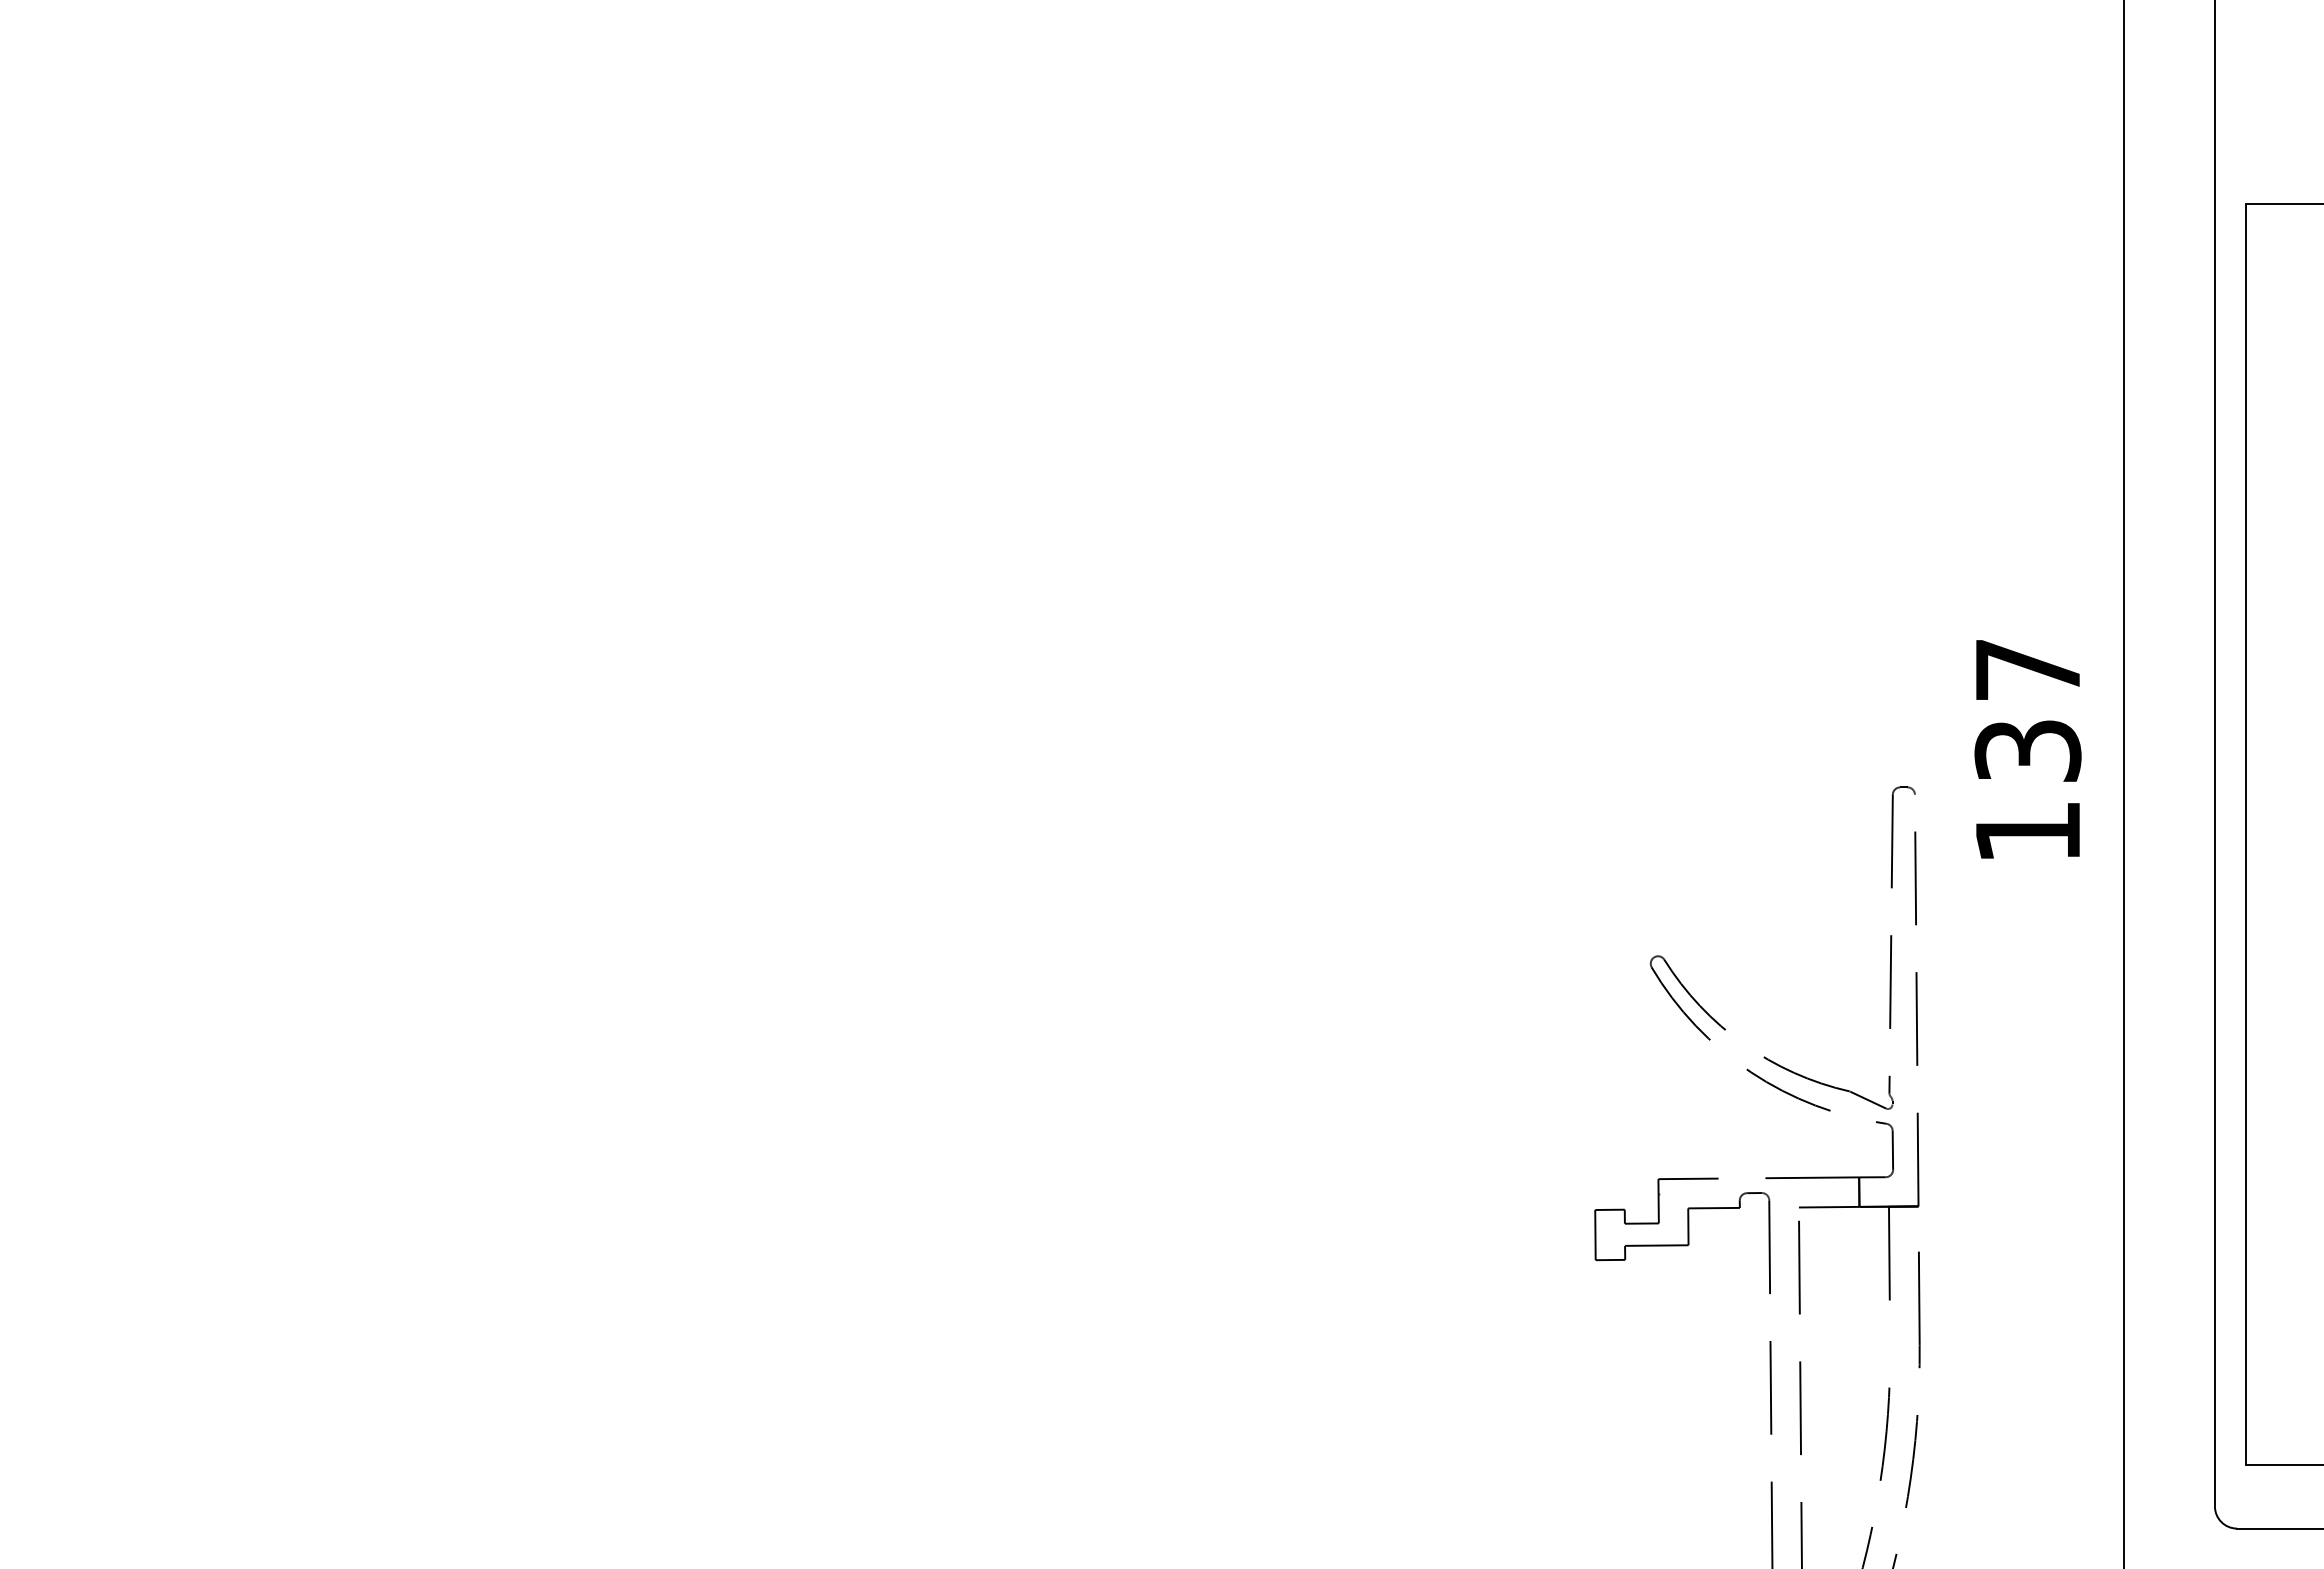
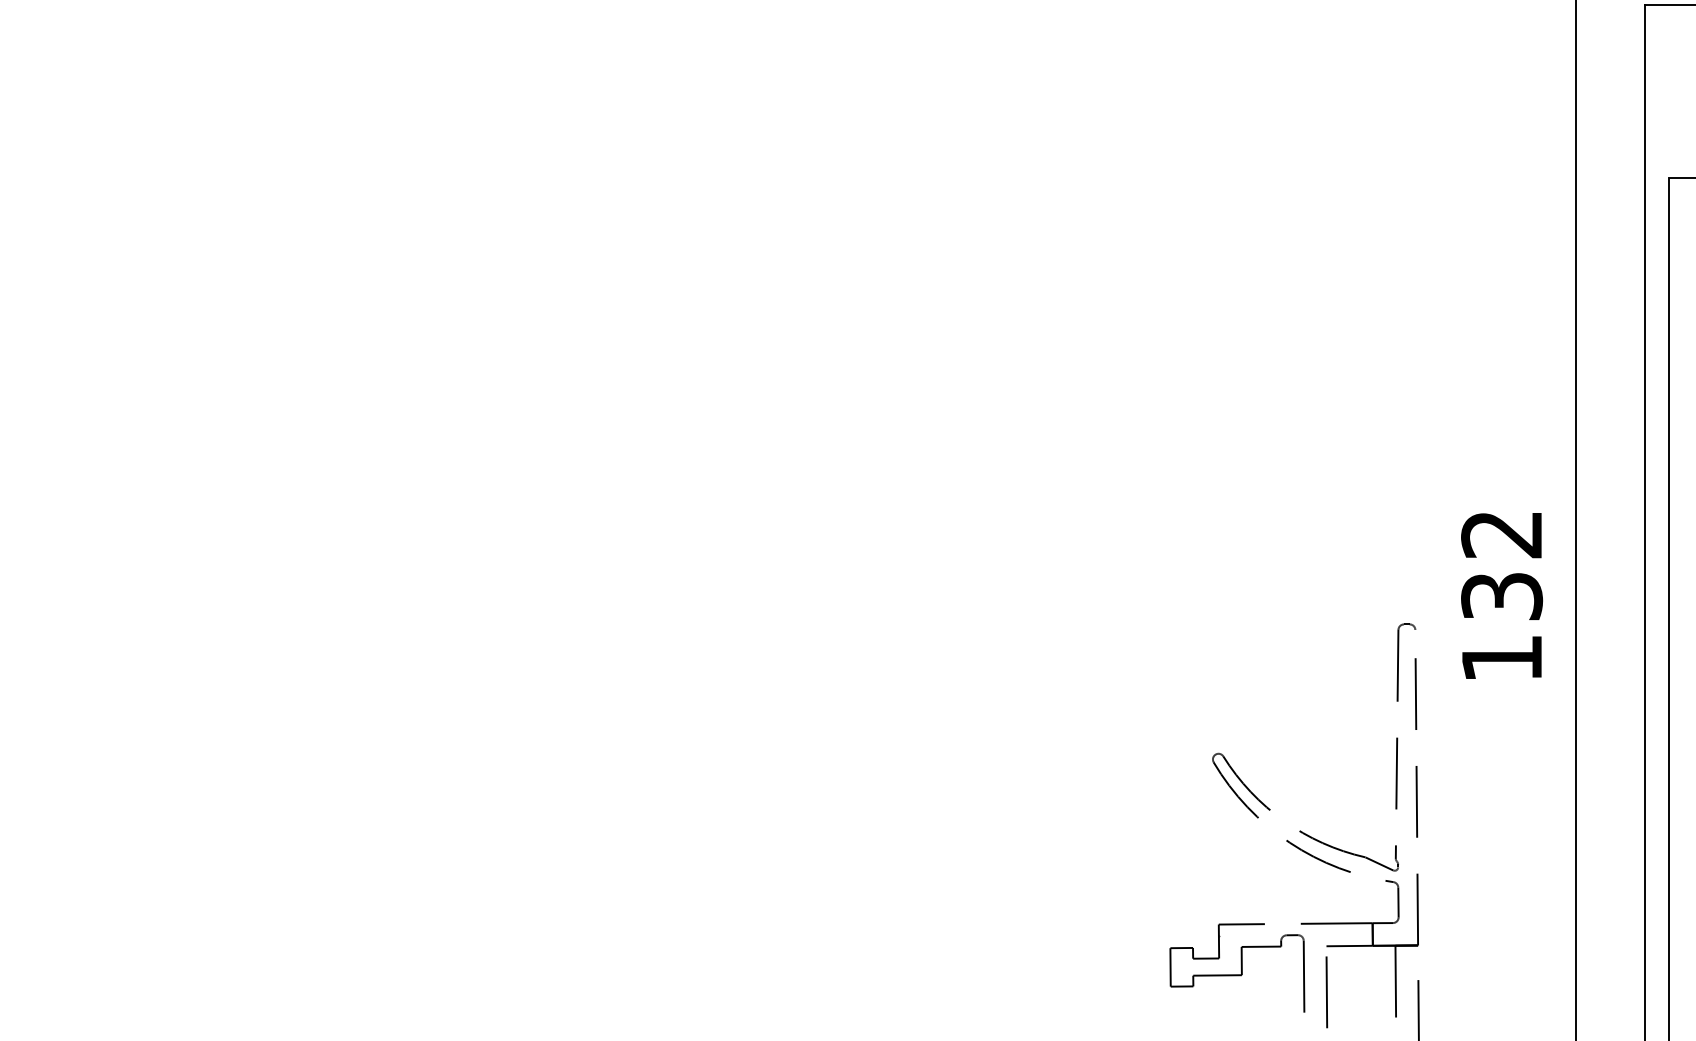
text: (2026, 670) -> (1500, 534), 137 -> 132

